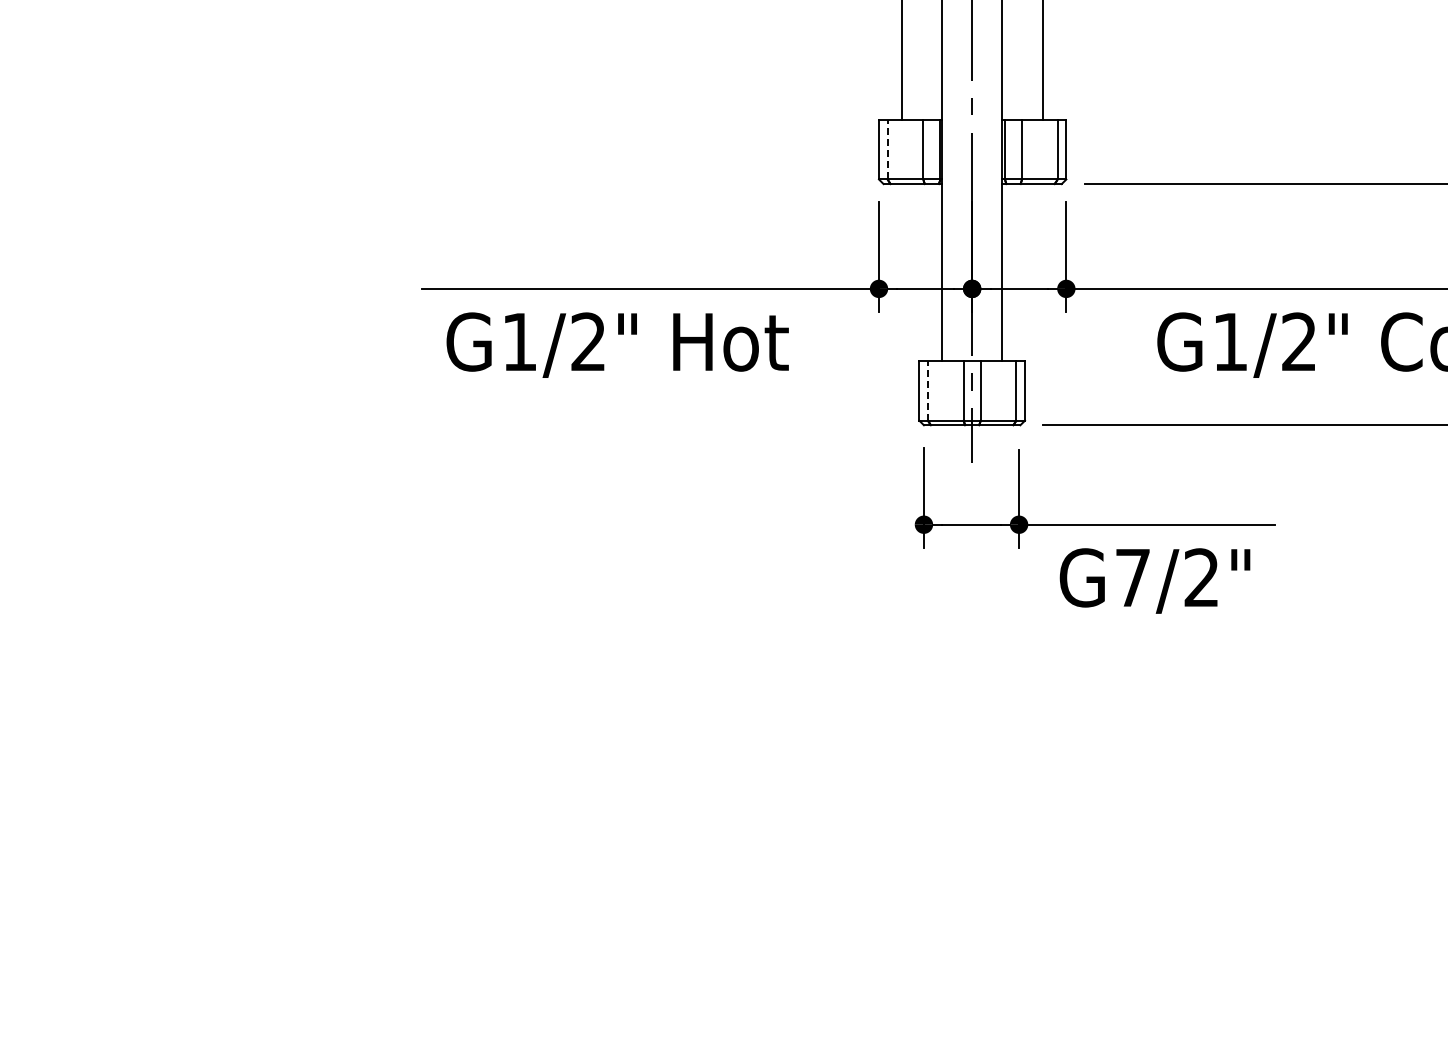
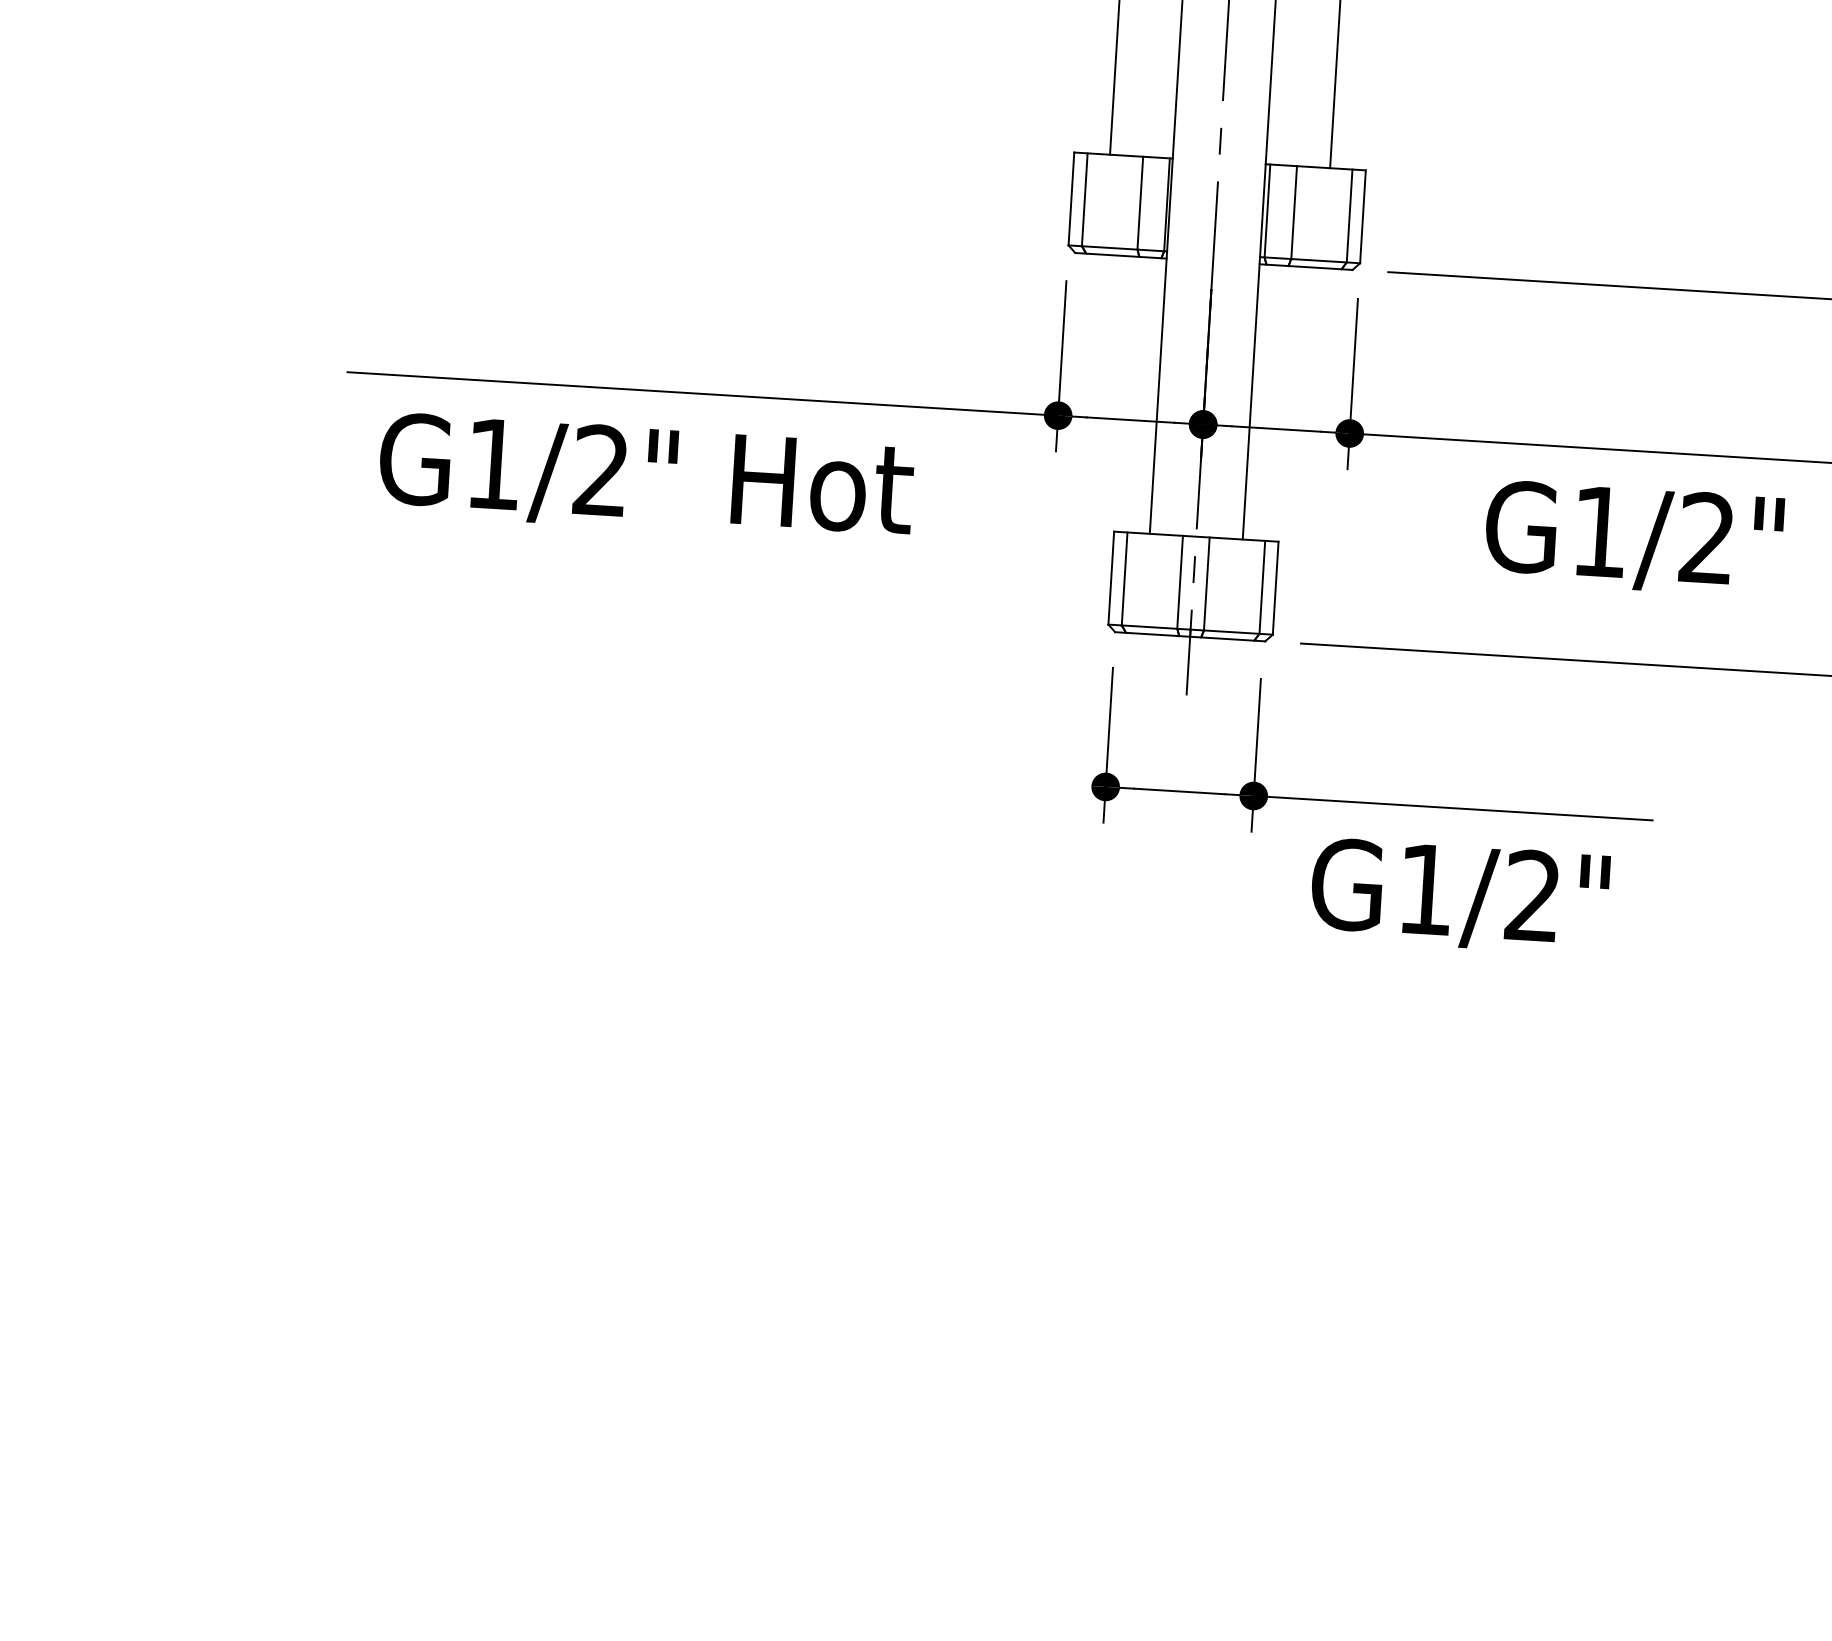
line: (887, 149) -> (1084, 199), dashed -> solid
line: (927, 390) -> (1123, 578), dashed -> solid
text: (1132, 577) -> (1425, 888), G7/2" -> G1/2"

